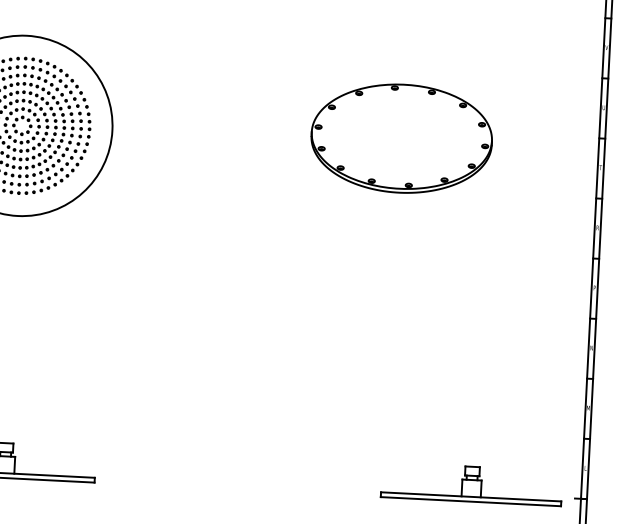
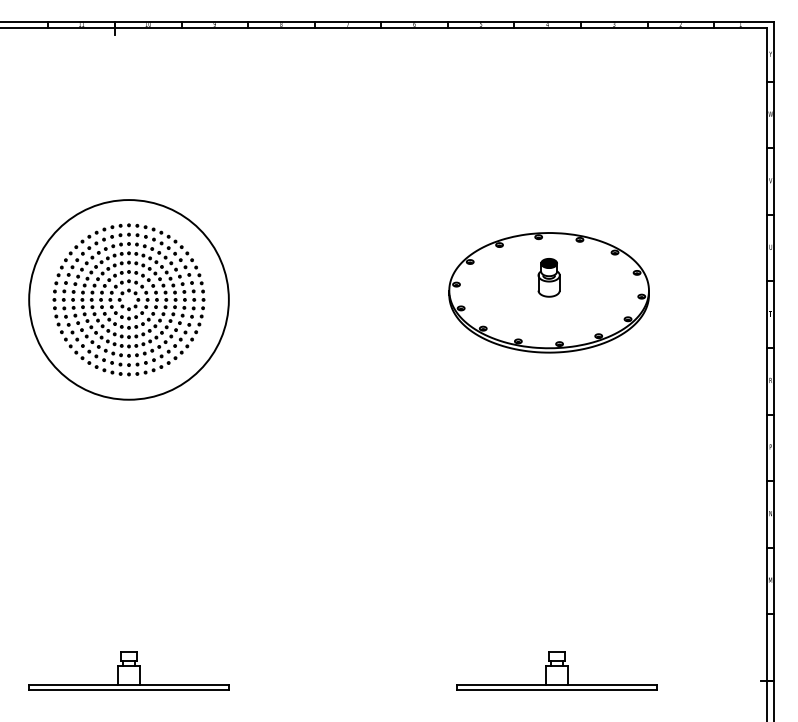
part: (401, 124) -> (548, 277), added
part: (471, 483) -> (556, 670), moved

